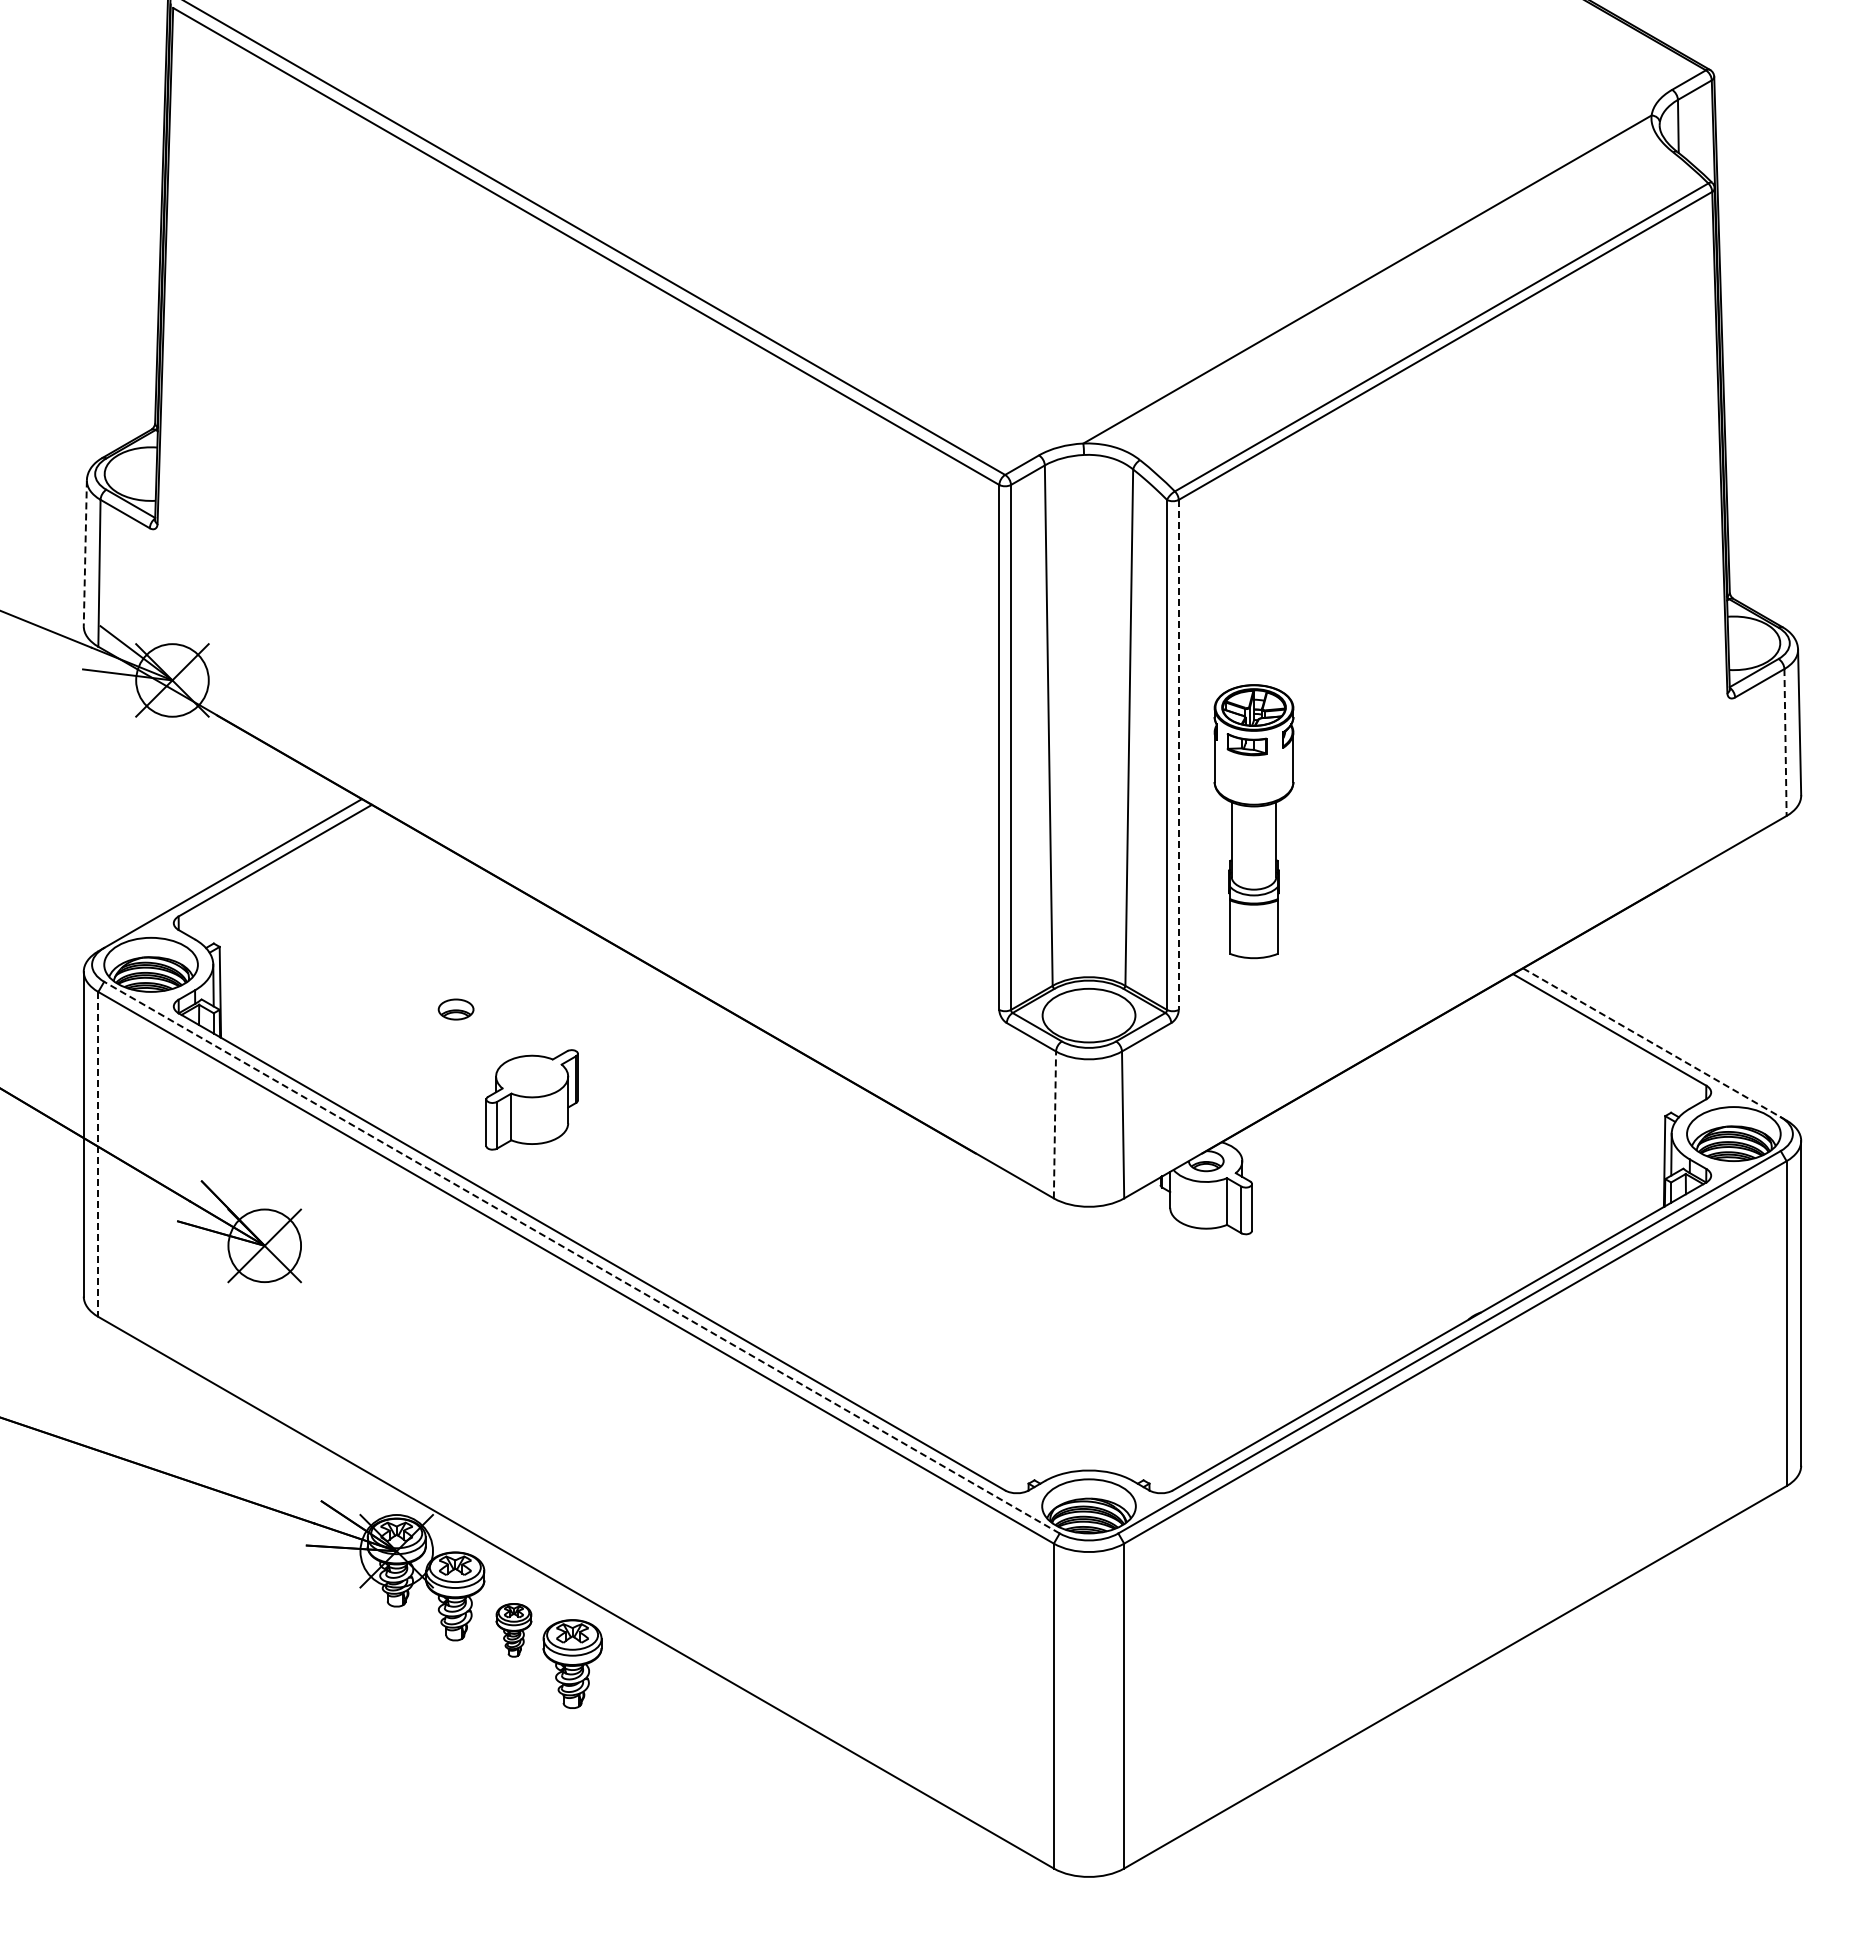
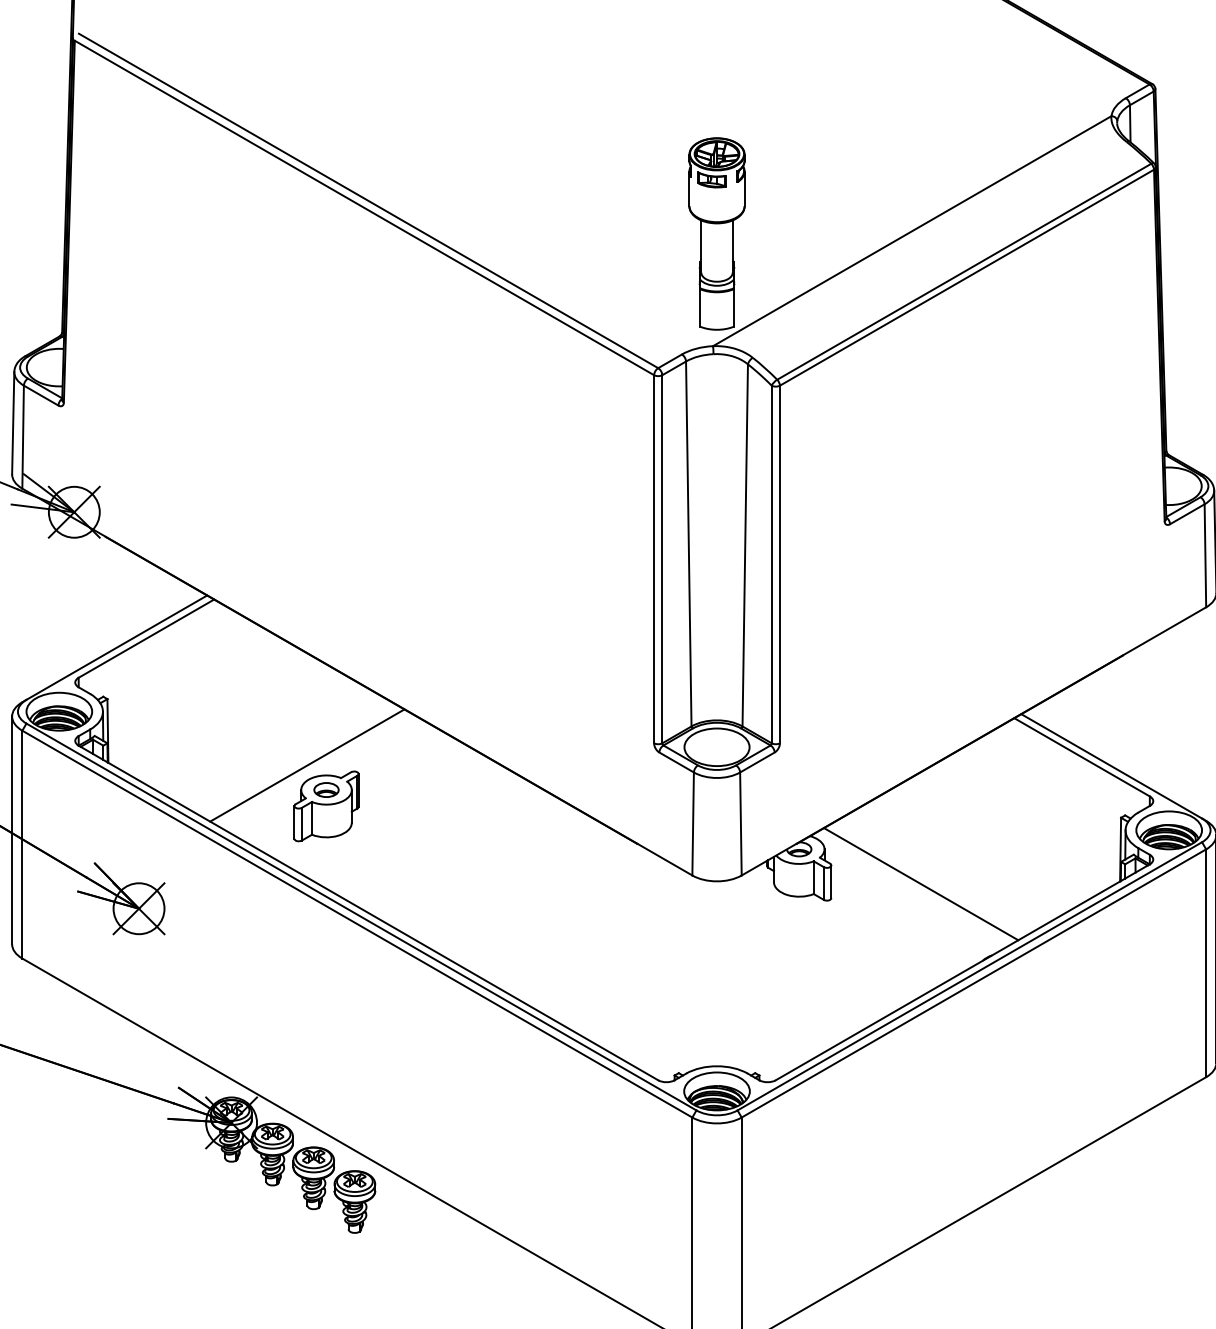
line: (85, 553) -> (13, 423), dashed -> solid
line: (1785, 743) -> (1205, 556), dashed -> solid
line: (1178, 755) -> (779, 564), dashed -> solid
part: (1253, 821) -> (716, 233), moved
part: (455, 1009) -> (326, 790), moved
line: (504, 1041) -> (307, 765), added
line: (1651, 1042) -> (1111, 766), dashed -> solid
line: (1054, 1124) -> (692, 823), dashed -> solid
line: (98, 1154) -> (22, 844), dashed -> solid
line: (1379, 1210) -> (920, 883), added
line: (581, 1257) -> (361, 916), dashed -> solid
part: (513, 1630) -> (313, 1178), size x1.67

